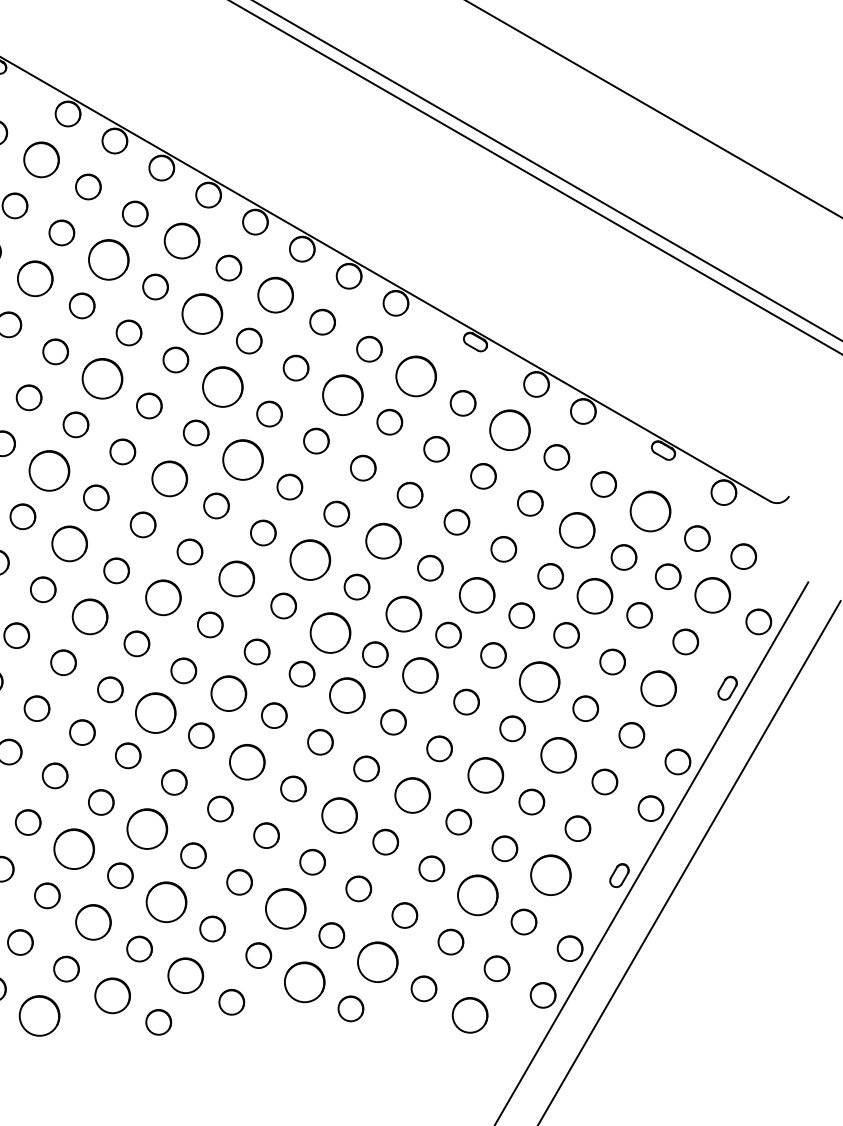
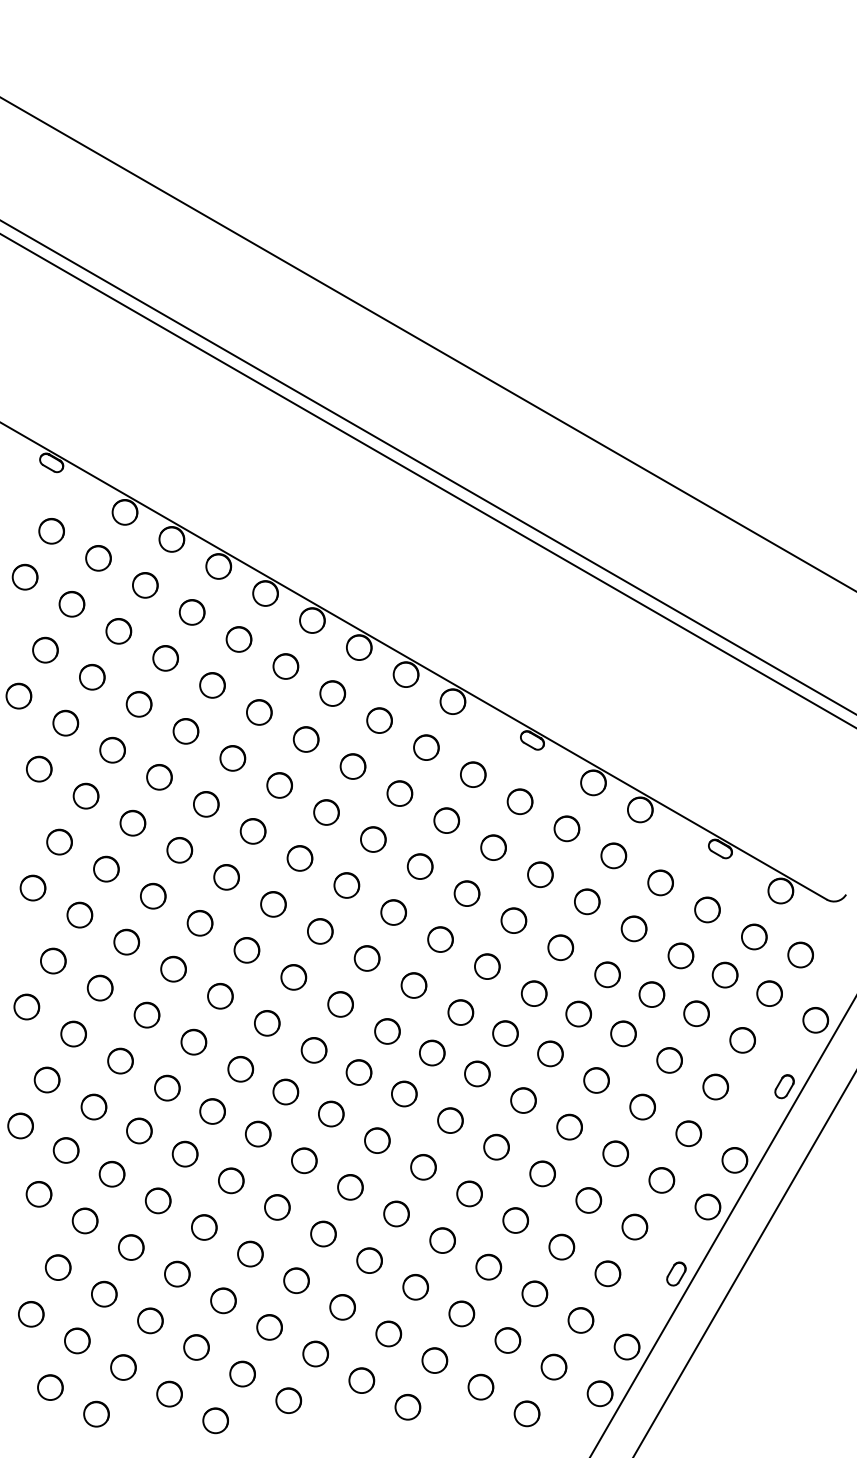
circle: (41, 160) -> (98, 558), size x0.71
part: (181, 241) -> (238, 639), size x0.71
circle: (108, 260) -> (165, 658), size x0.62
circle: (35, 279) -> (92, 677), size x0.71
part: (275, 295) -> (332, 693), size x0.71
circle: (202, 314) -> (259, 712), size x0.62
circle: (416, 376) -> (473, 774), size x0.62
circle: (102, 379) -> (159, 777), size x0.62
circle: (222, 387) -> (279, 785), size x0.62
part: (342, 395) -> (399, 793), size x0.62
part: (509, 430) -> (566, 828), size x0.62
part: (242, 460) -> (299, 858), size x0.62
part: (49, 470) -> (106, 868), size x0.62
circle: (169, 479) -> (226, 877), size x0.71
part: (650, 511) -> (707, 909), size x0.62
part: (576, 530) -> (633, 928), size x0.71
circle: (383, 541) -> (440, 939), size x0.71
part: (69, 543) -> (126, 941), size x0.71
part: (309, 560) -> (366, 958), size x0.62
part: (236, 579) -> (293, 977), size x0.71
circle: (477, 595) -> (534, 993), size x0.71
circle: (712, 595) -> (769, 993), size x0.71
part: (594, 596) -> (651, 994), size x0.71
circle: (163, 598) -> (220, 996), size x0.71
part: (403, 614) -> (460, 1012), size x0.71
part: (89, 616) -> (146, 1014), size x0.71
circle: (330, 633) -> (387, 1031), size x0.62
part: (420, 675) -> (477, 1073), size x0.71
circle: (539, 682) -> (596, 1080), size x0.62
part: (658, 688) -> (715, 1086), size x0.71
part: (228, 693) -> (285, 1091), size x0.71
part: (347, 695) -> (404, 1093), size x0.71
circle: (155, 713) -> (212, 1111), size x0.62
part: (558, 755) -> (615, 1153), size x0.71
part: (247, 762) -> (304, 1160), size x0.71
part: (485, 775) -> (542, 1173), size x0.71
part: (412, 795) -> (469, 1193), size x0.71
part: (339, 815) -> (396, 1213), size x0.71
circle: (147, 829) -> (204, 1227), size x0.62
circle: (74, 849) -> (131, 1247), size x0.62
part: (550, 875) -> (607, 1273), size x0.62
part: (477, 895) -> (534, 1293), size x0.62
part: (166, 902) -> (223, 1300), size x0.62
circle: (285, 909) -> (342, 1307), size x0.62
part: (93, 922) -> (150, 1320), size x0.71
part: (377, 962) -> (434, 1360), size x0.62
part: (185, 975) -> (242, 1373), size x0.71
part: (304, 982) -> (361, 1380), size x0.62
part: (112, 995) -> (169, 1393), size x0.71
part: (39, 1015) -> (96, 1413), size x0.62
part: (469, 1015) -> (526, 1413), size x0.71

